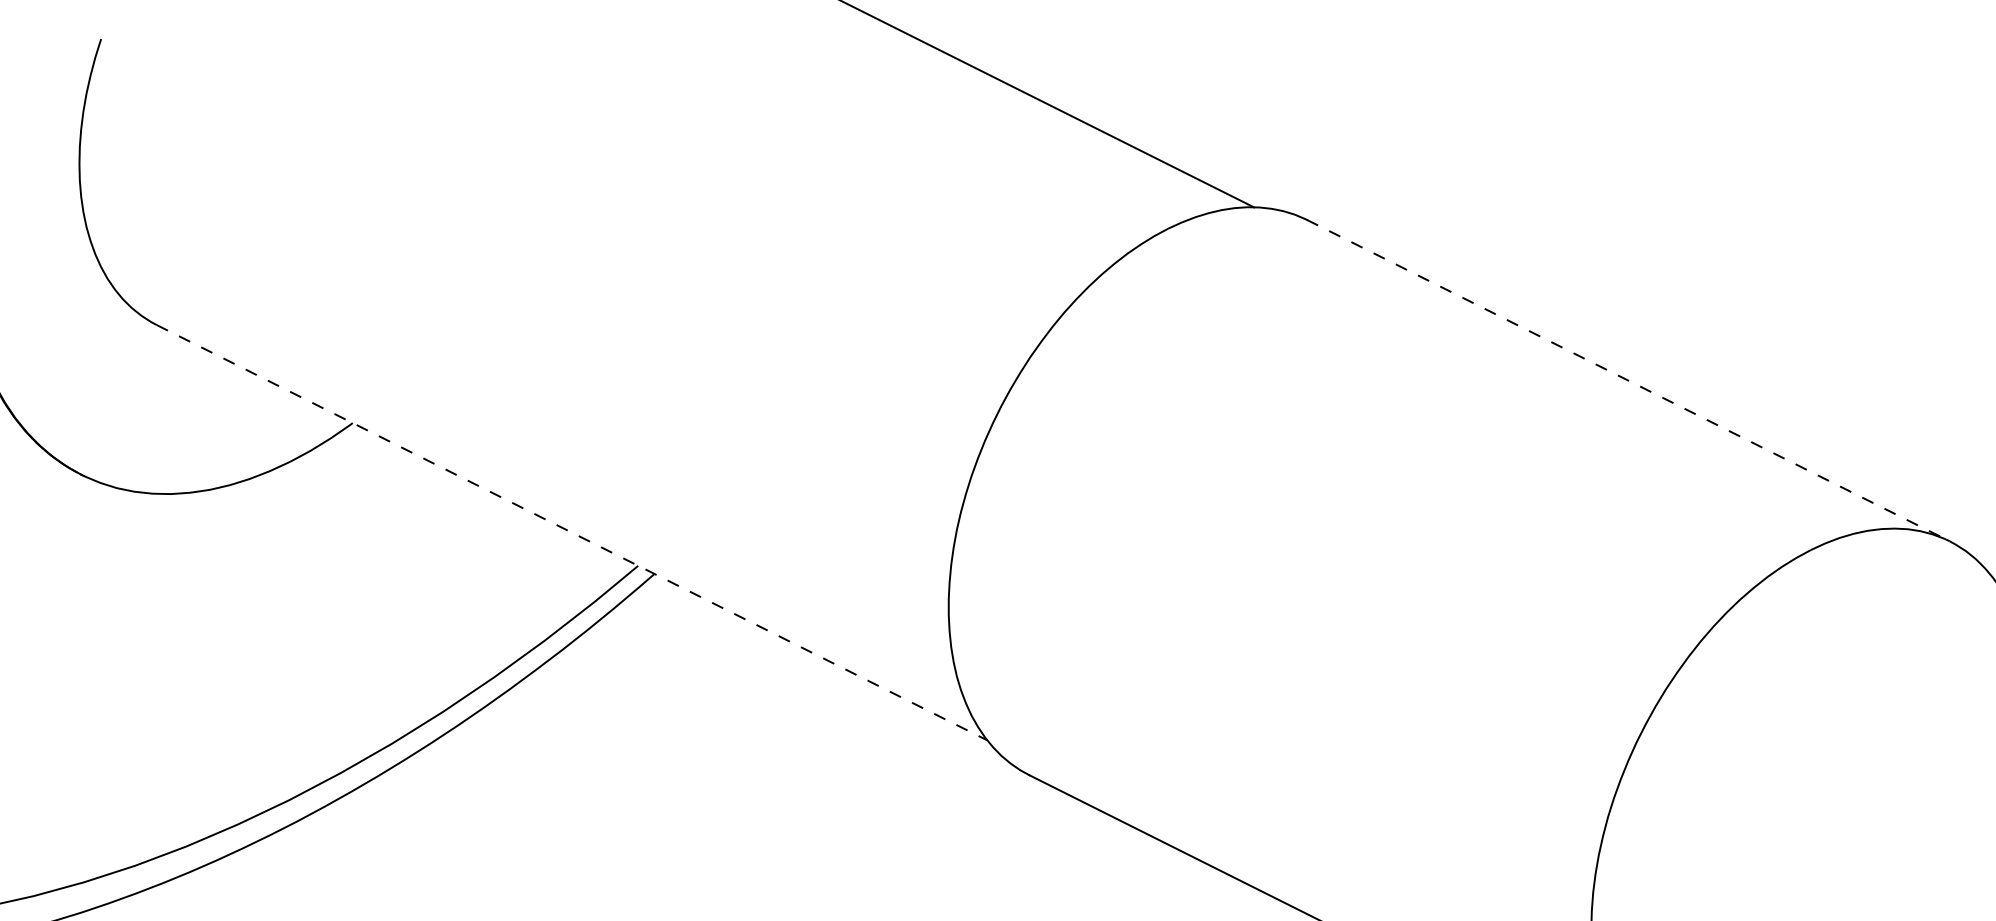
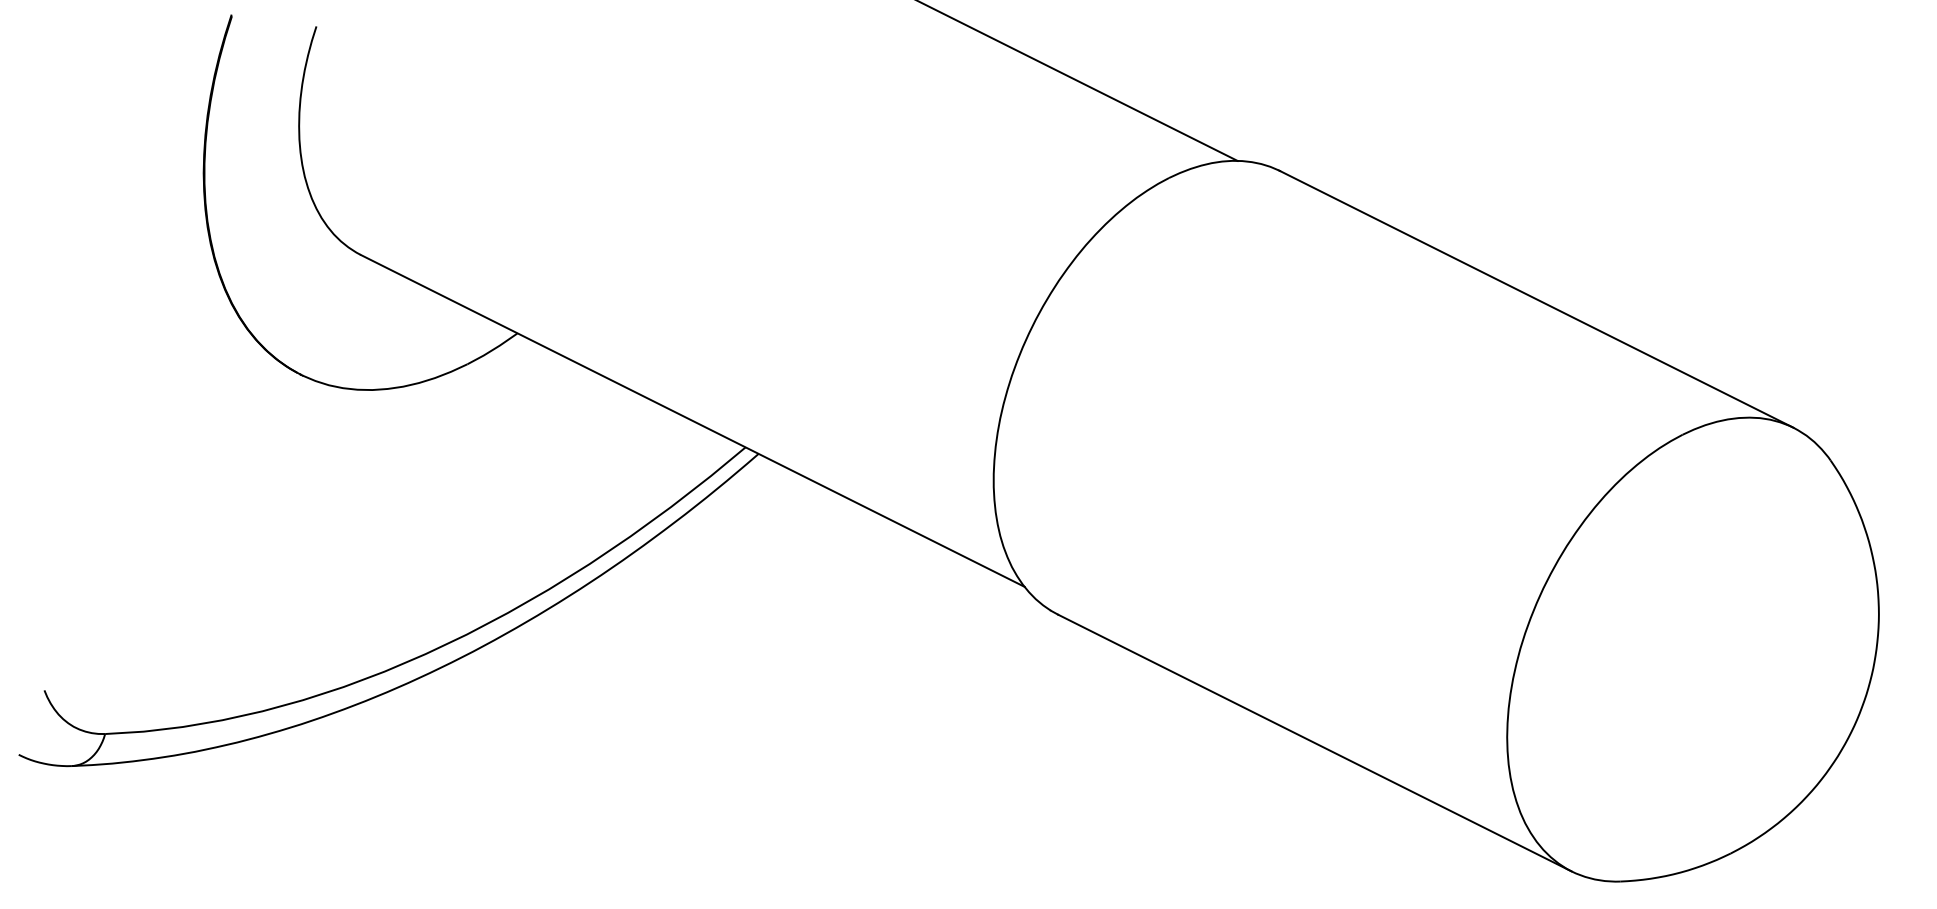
line: (1629, 380) -> (1537, 299), dashed -> solid
line: (573, 533) -> (693, 421), dashed -> solid

